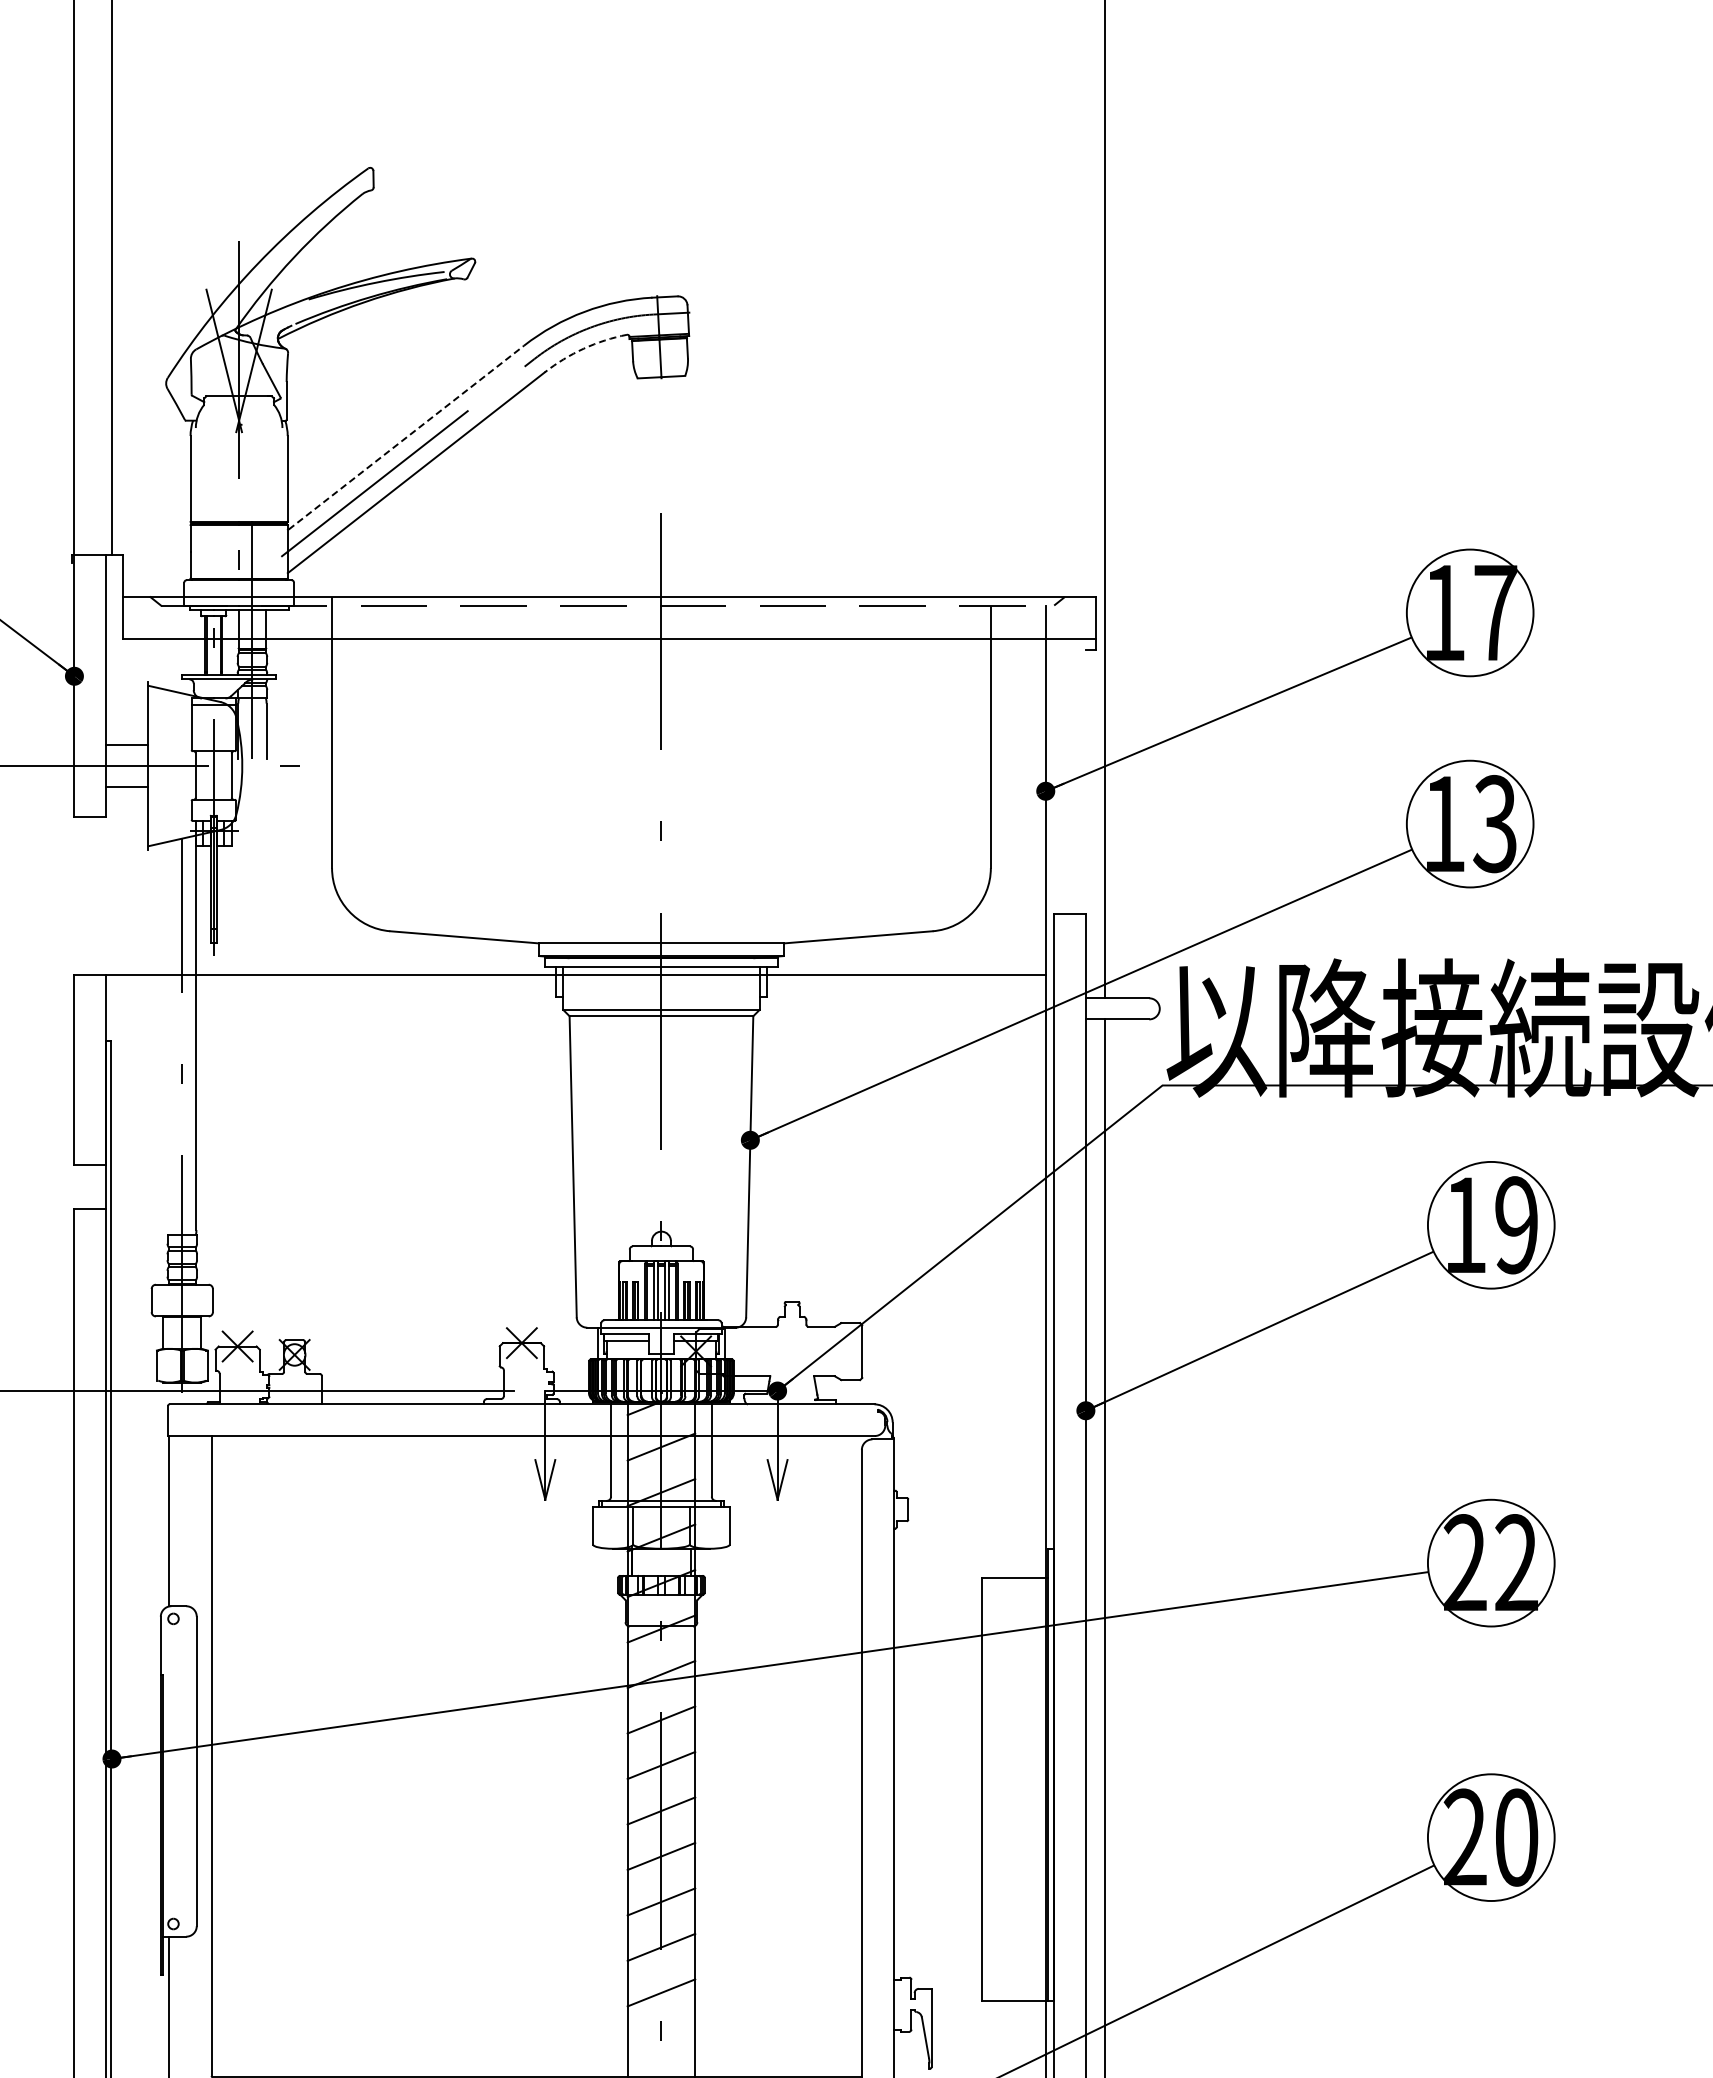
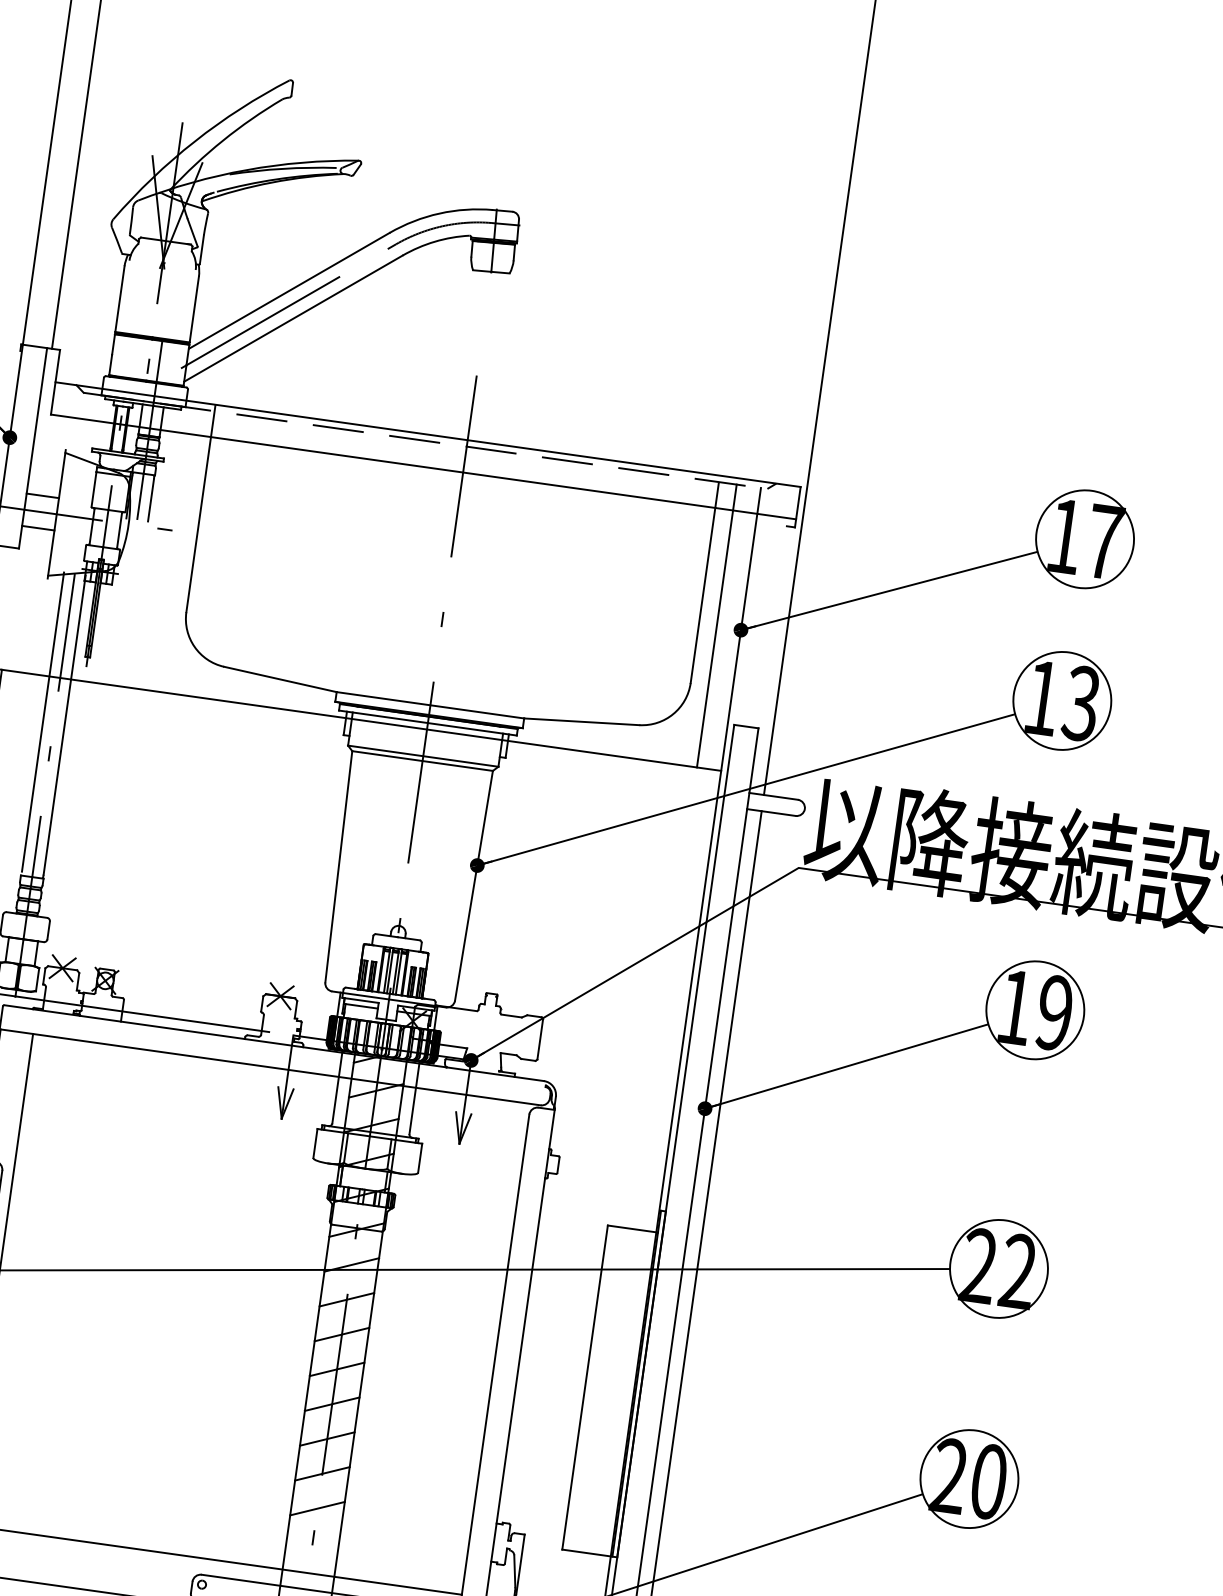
arc: (583, 348) -> (434, 241), dashed -> solid
line: (406, 437) -> (289, 290), dashed -> solid
line: (1014, 790) -> (717, 626), added
line: (168, 1034) -> (43, 721), added

